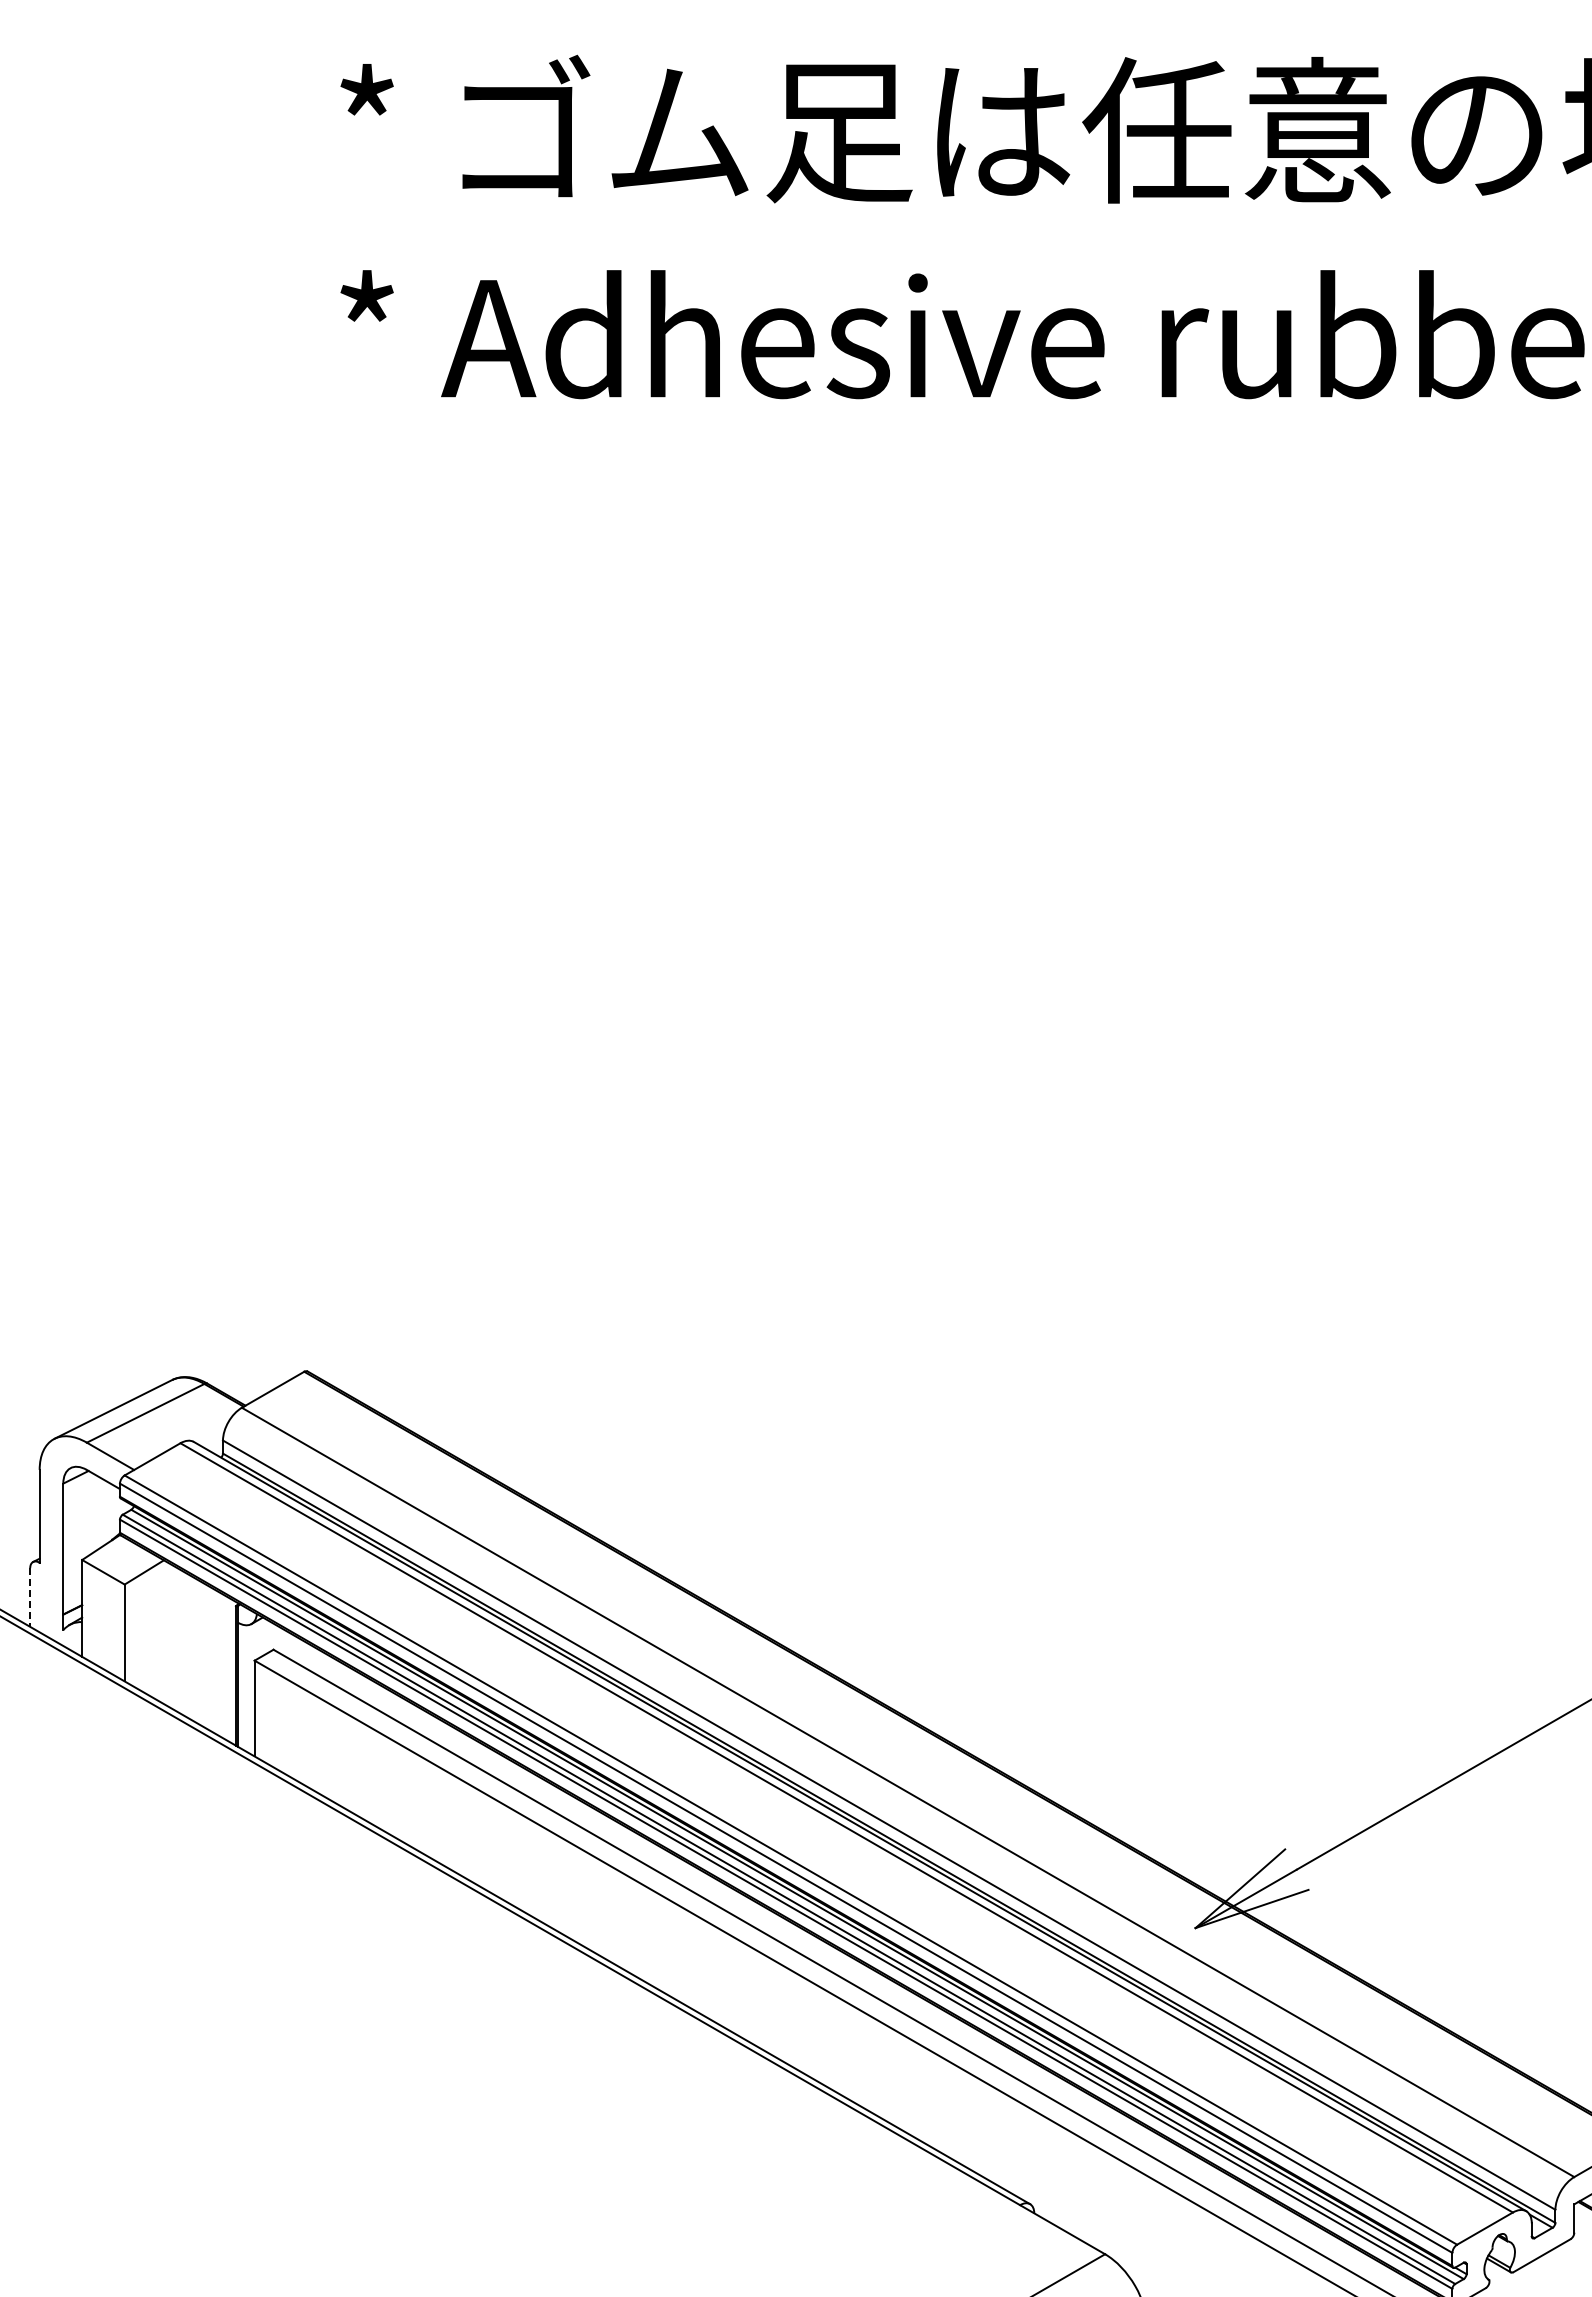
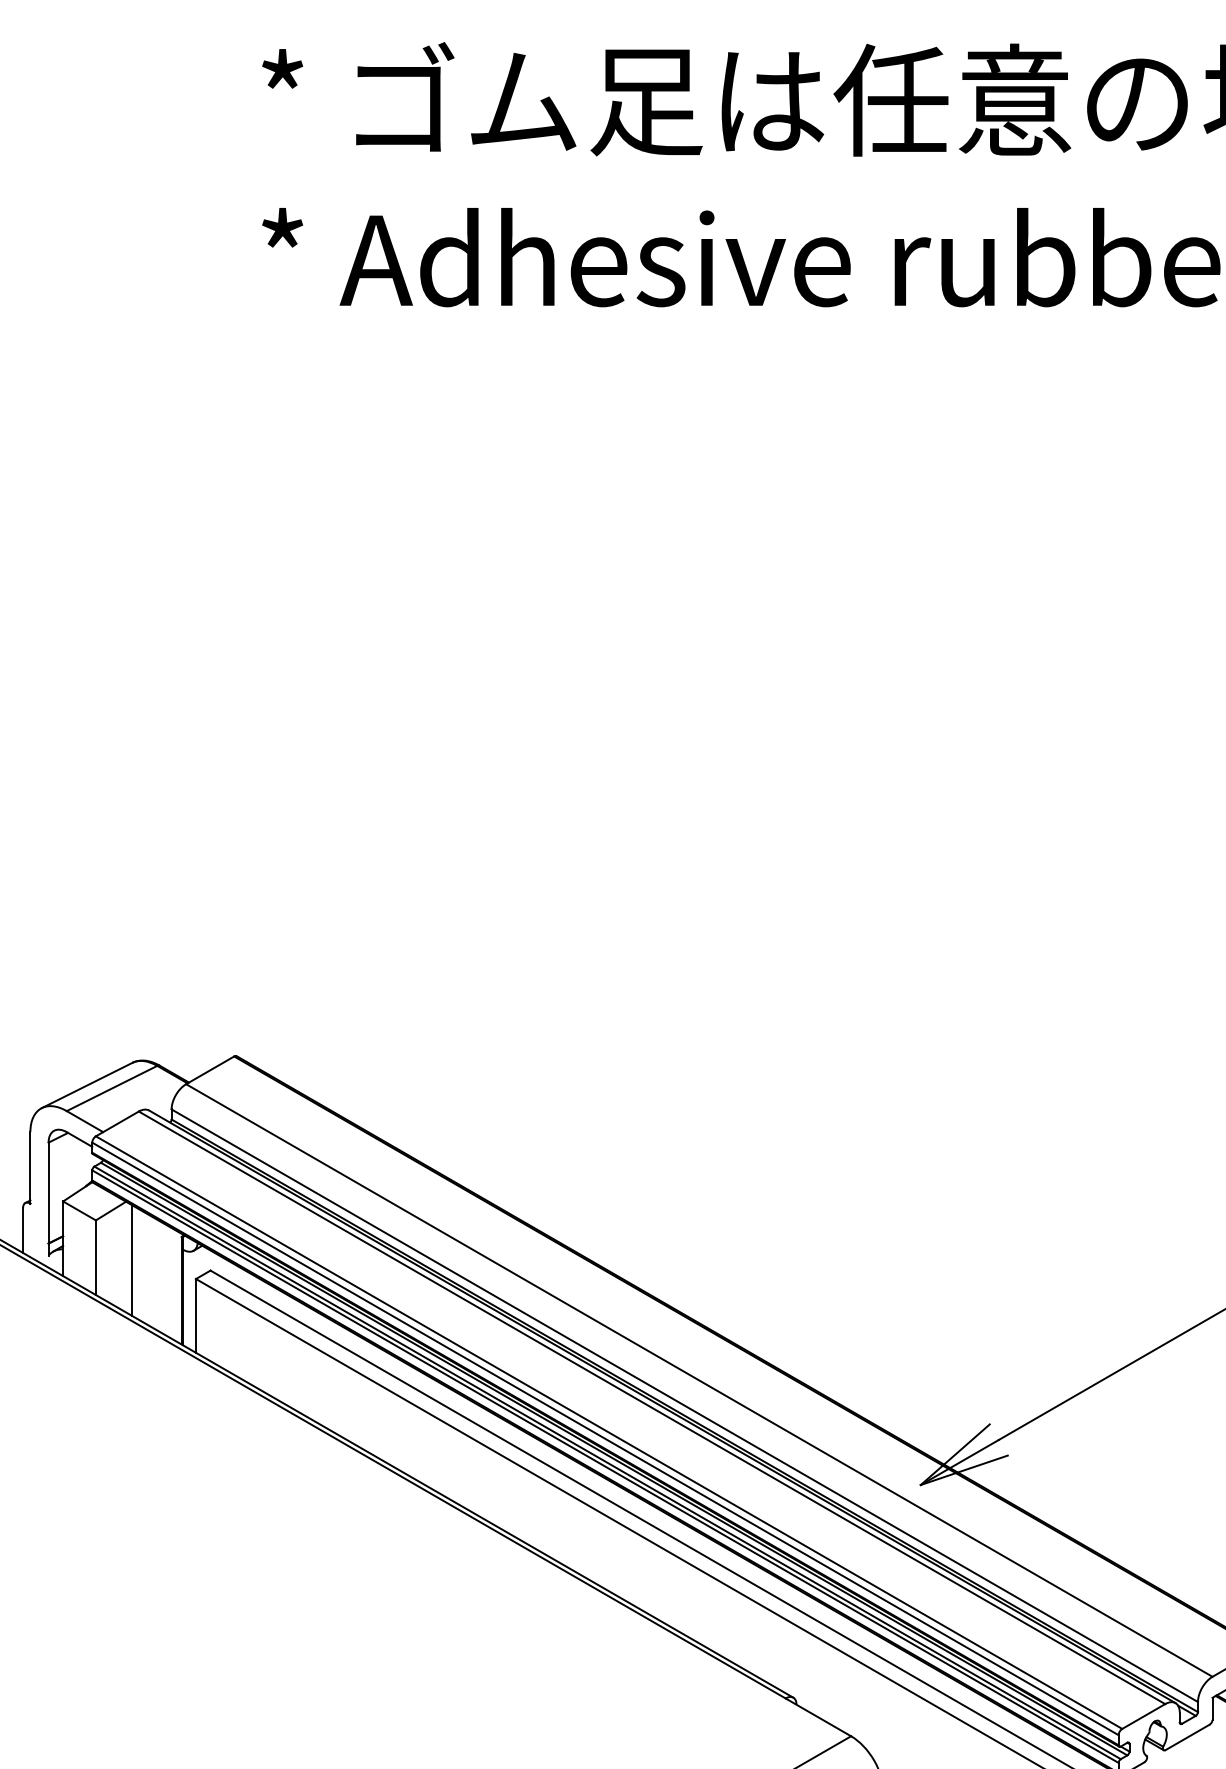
line: (30, 1598) -> (23, 1231), dashed -> solid
line: (171, 1636) -> (131, 1260), added

